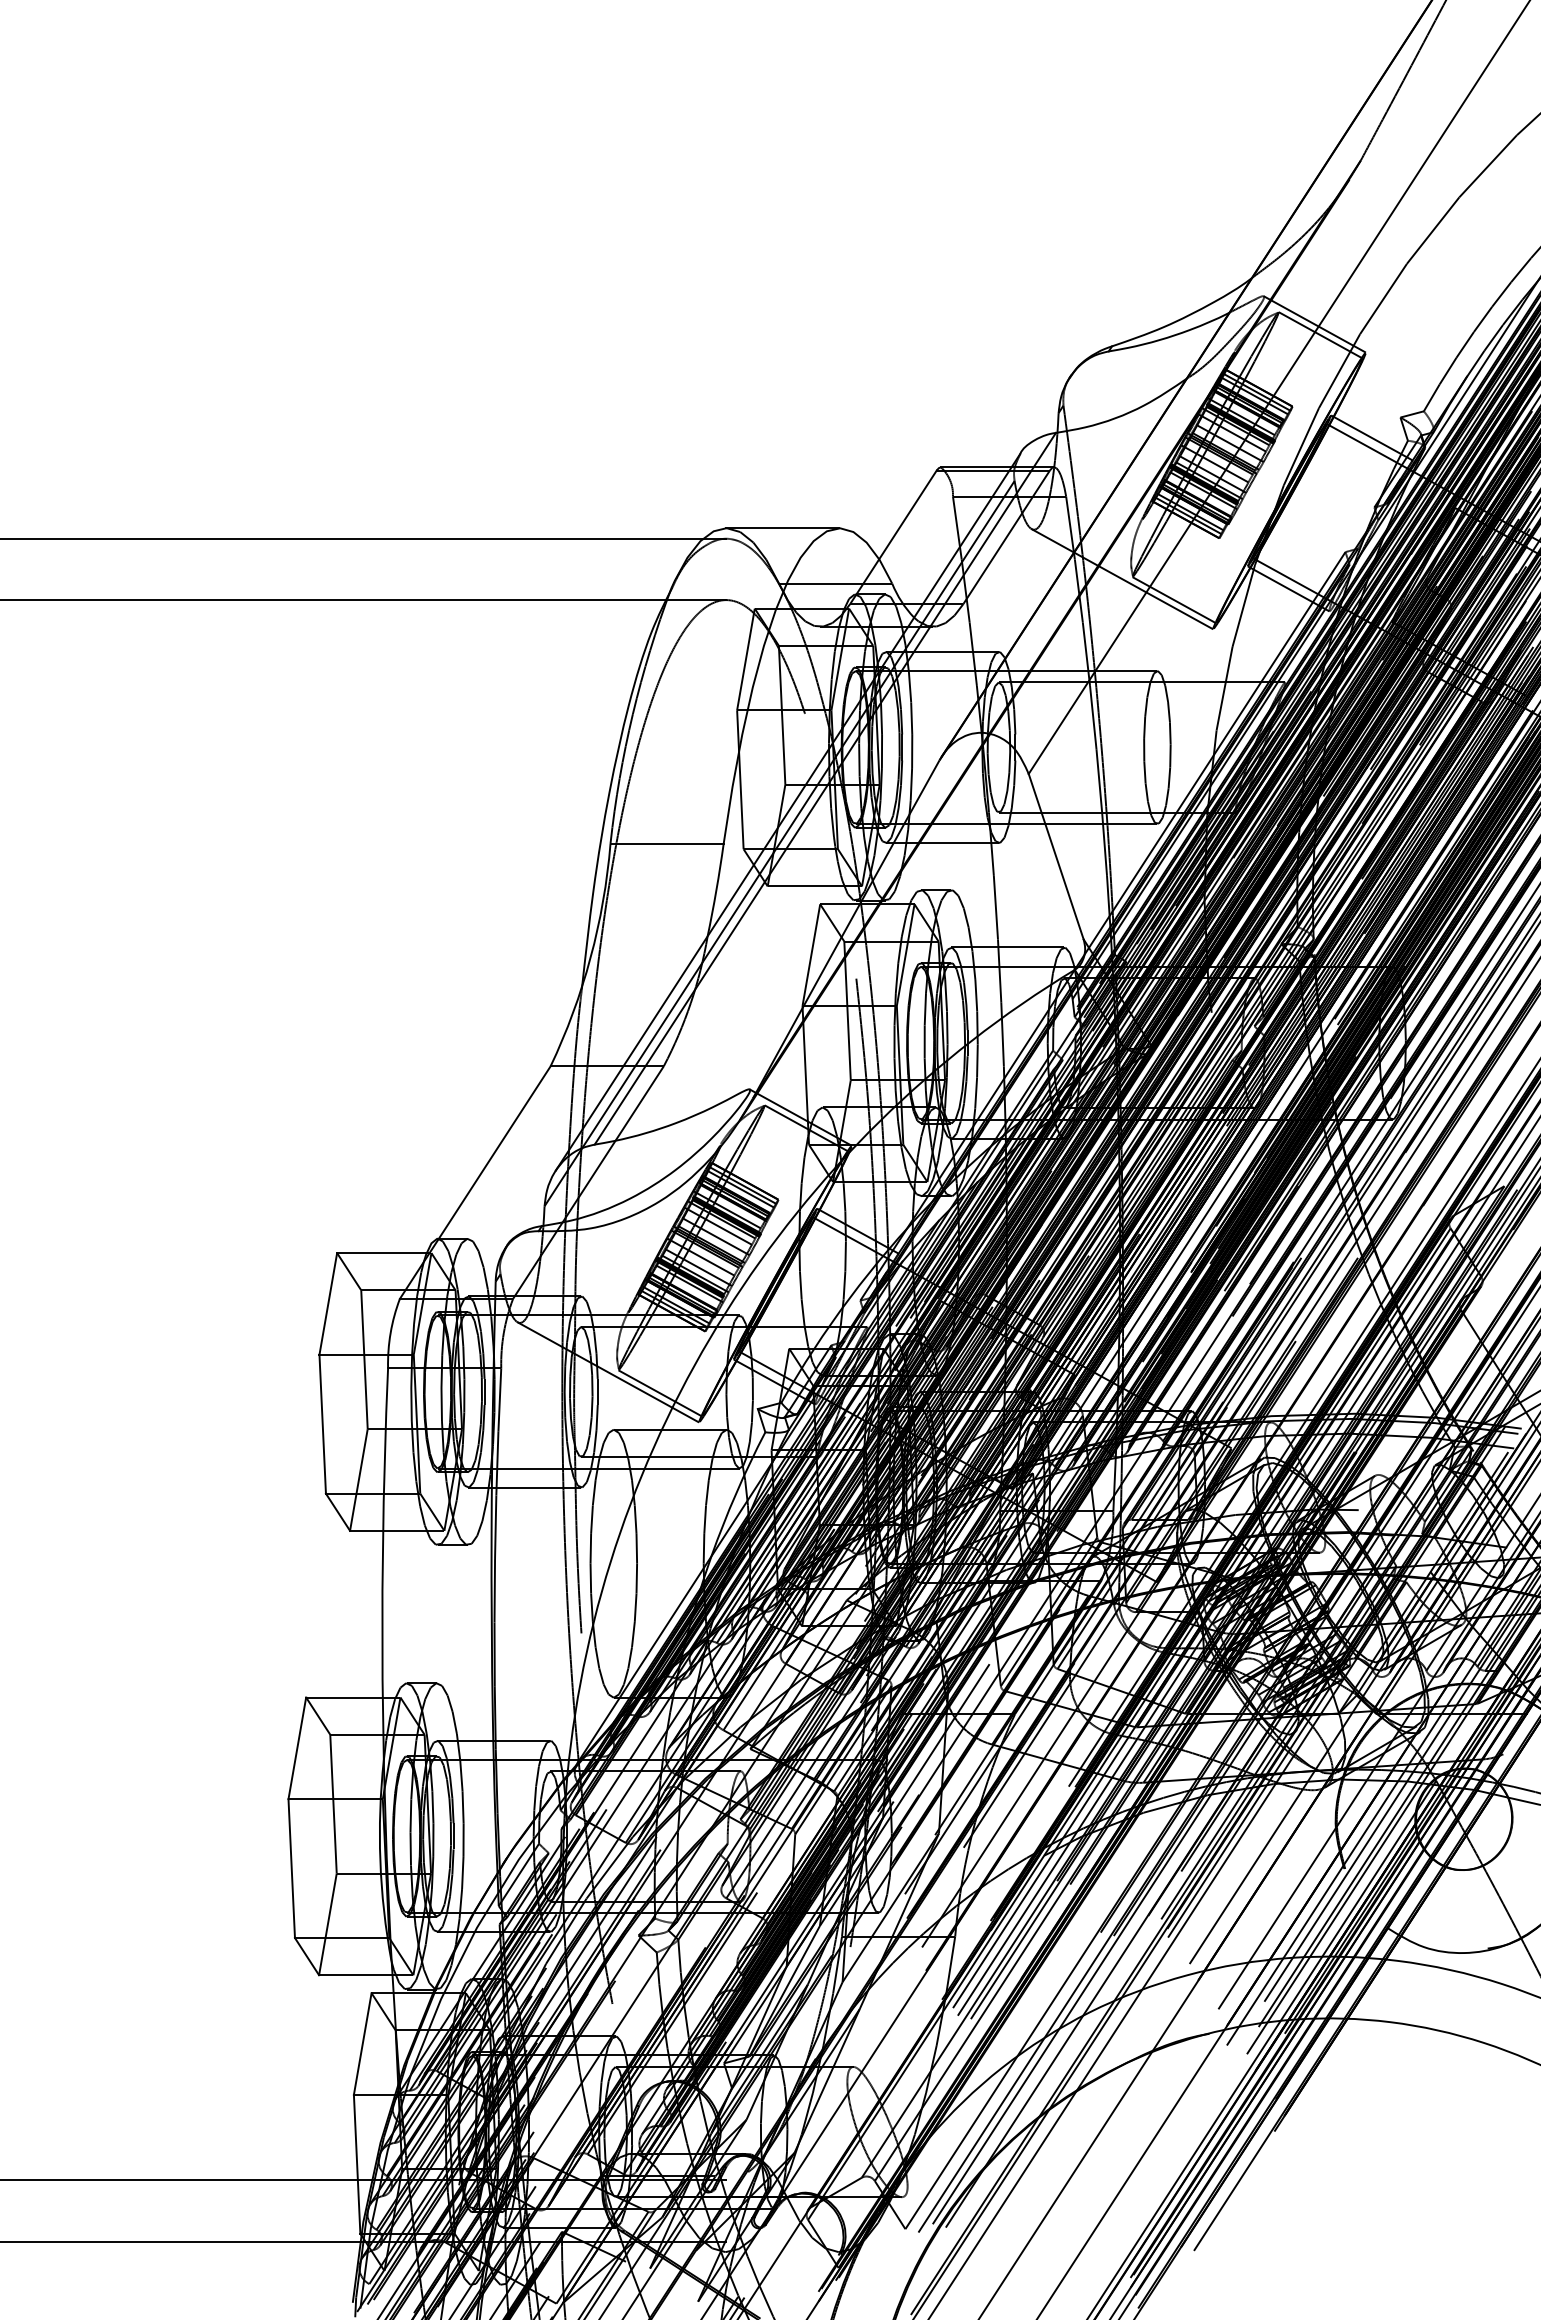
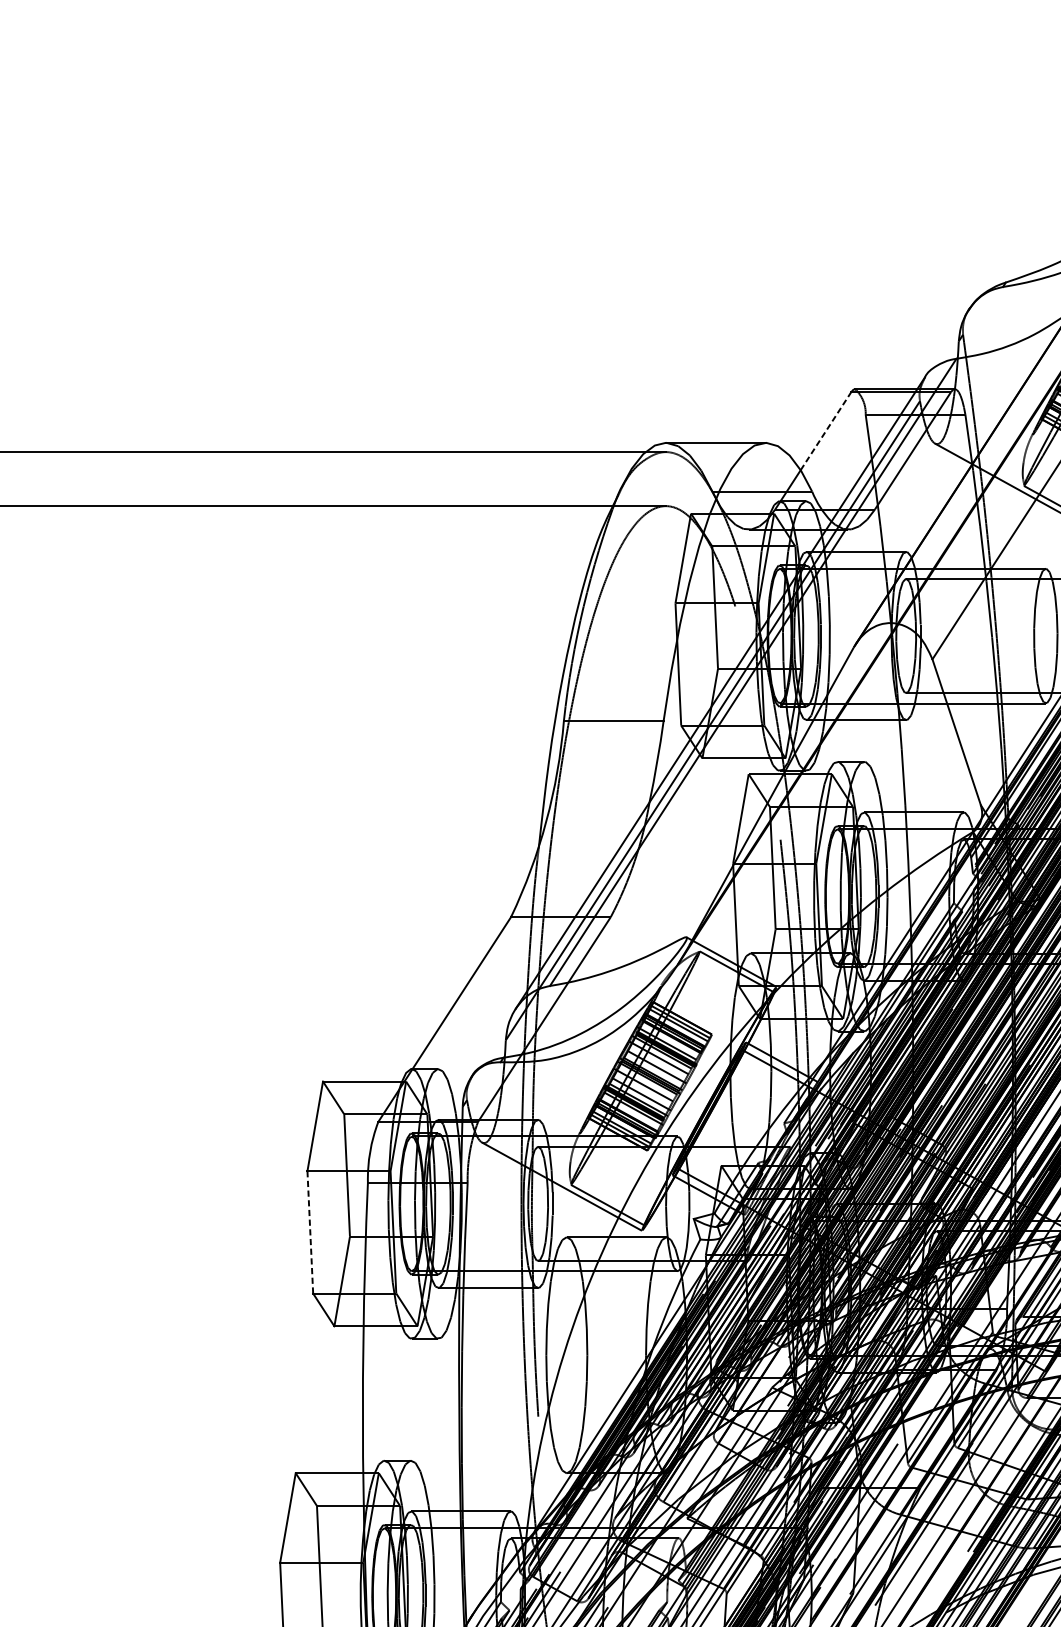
line: (907, 514) -> (825, 430), solid -> dashed
line: (322, 1424) -> (310, 1232), solid -> dashed

